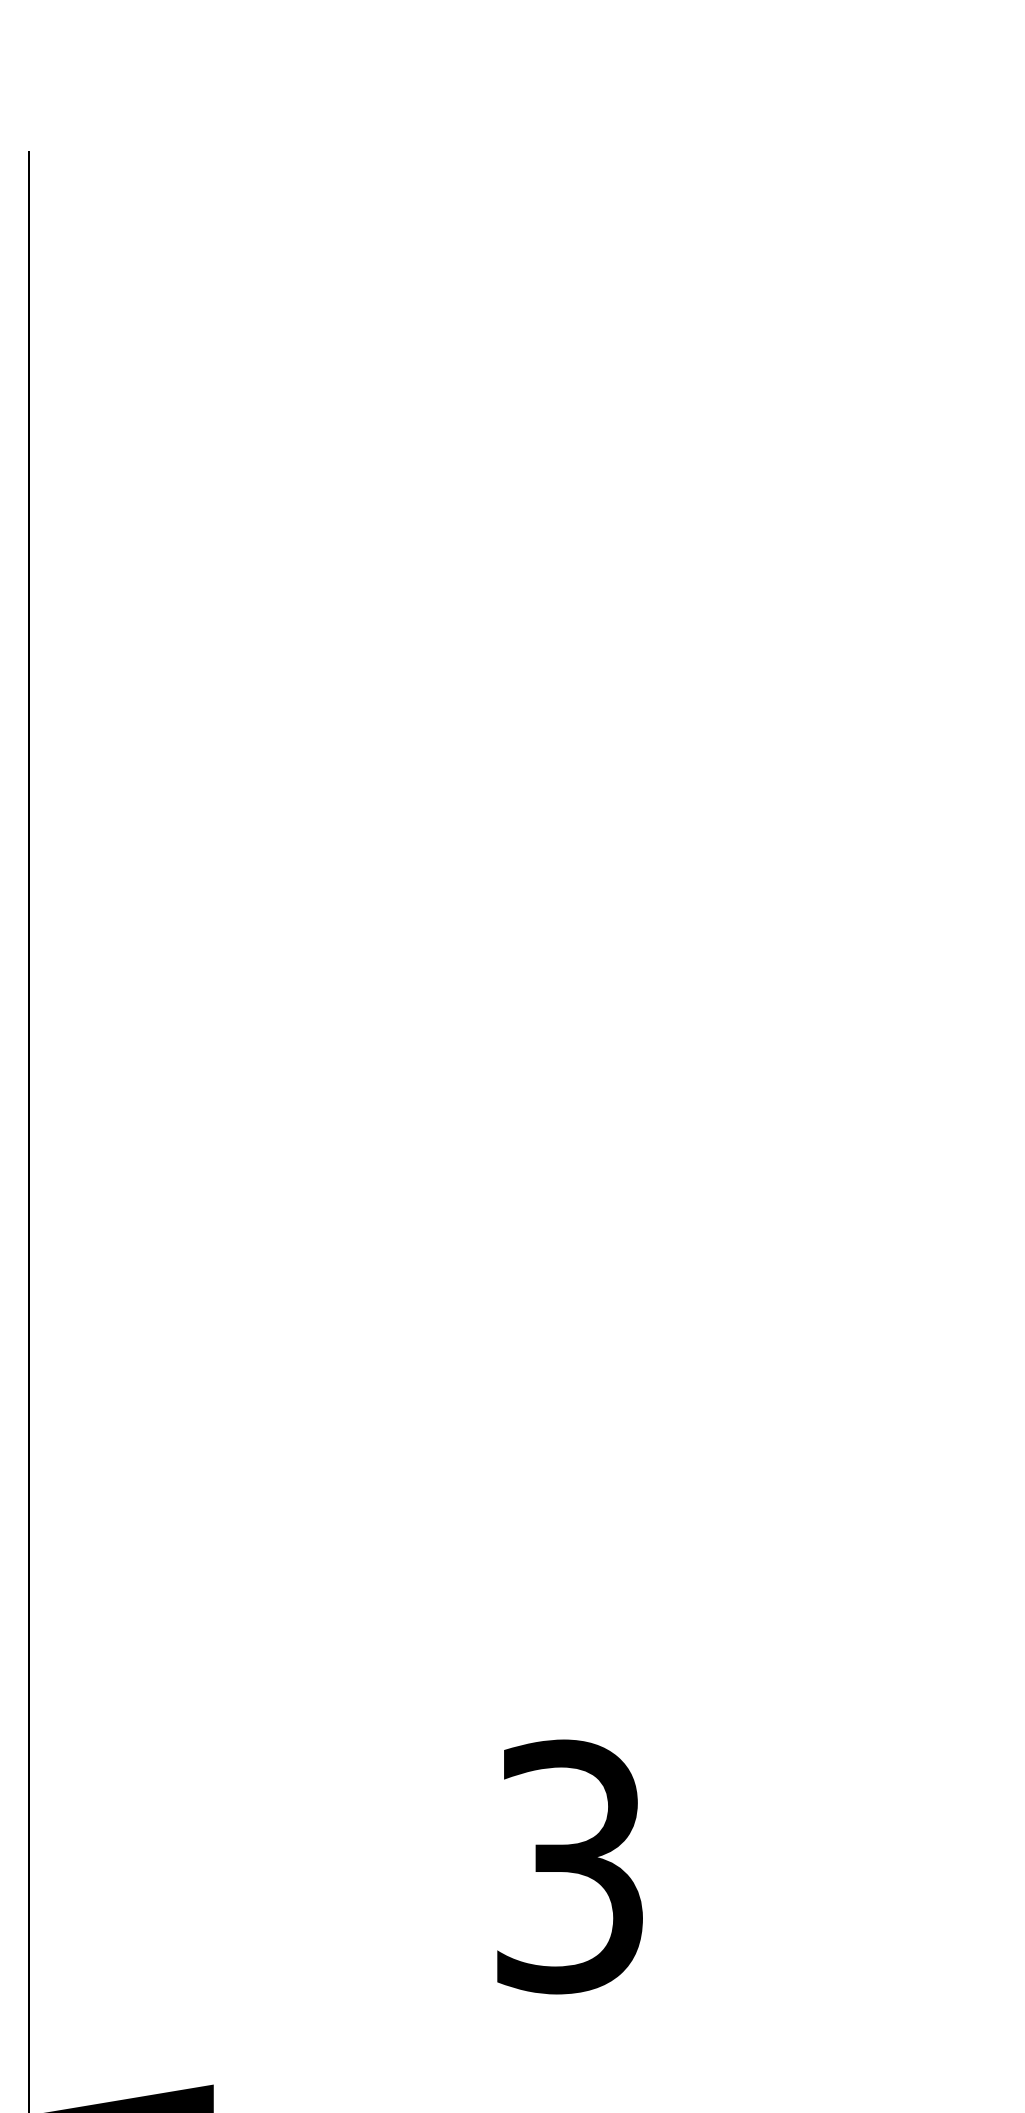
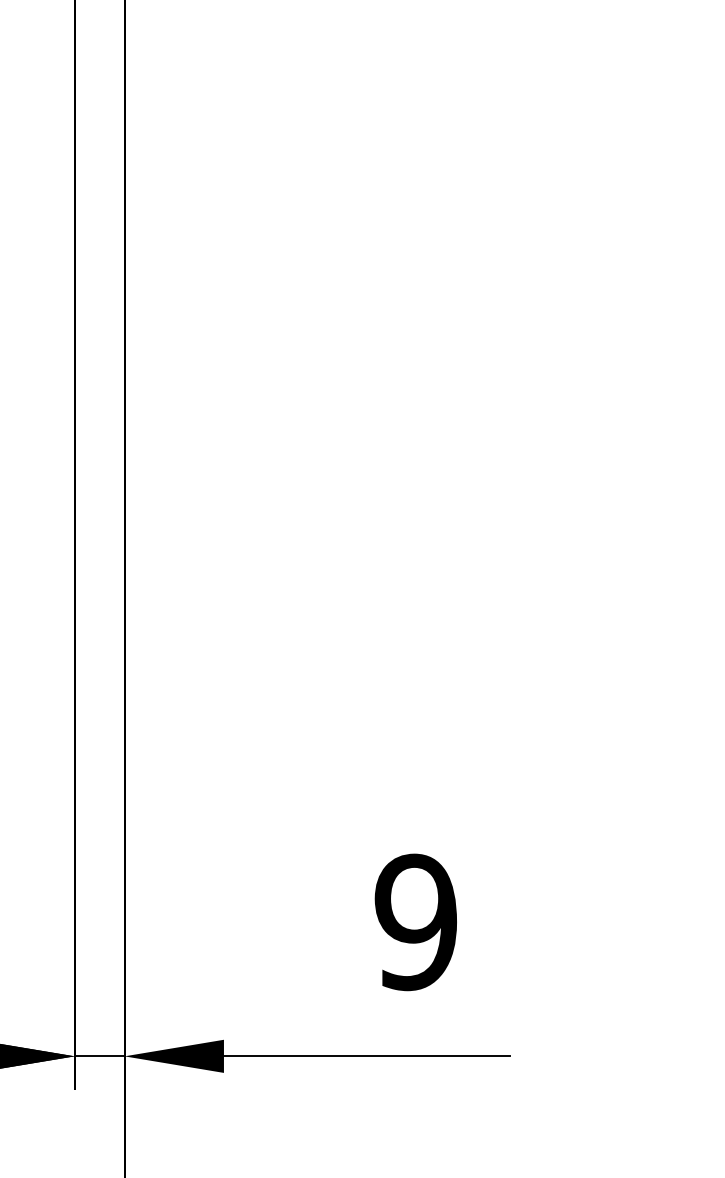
text: (568, 1867) -> (415, 922), 3 -> 9

